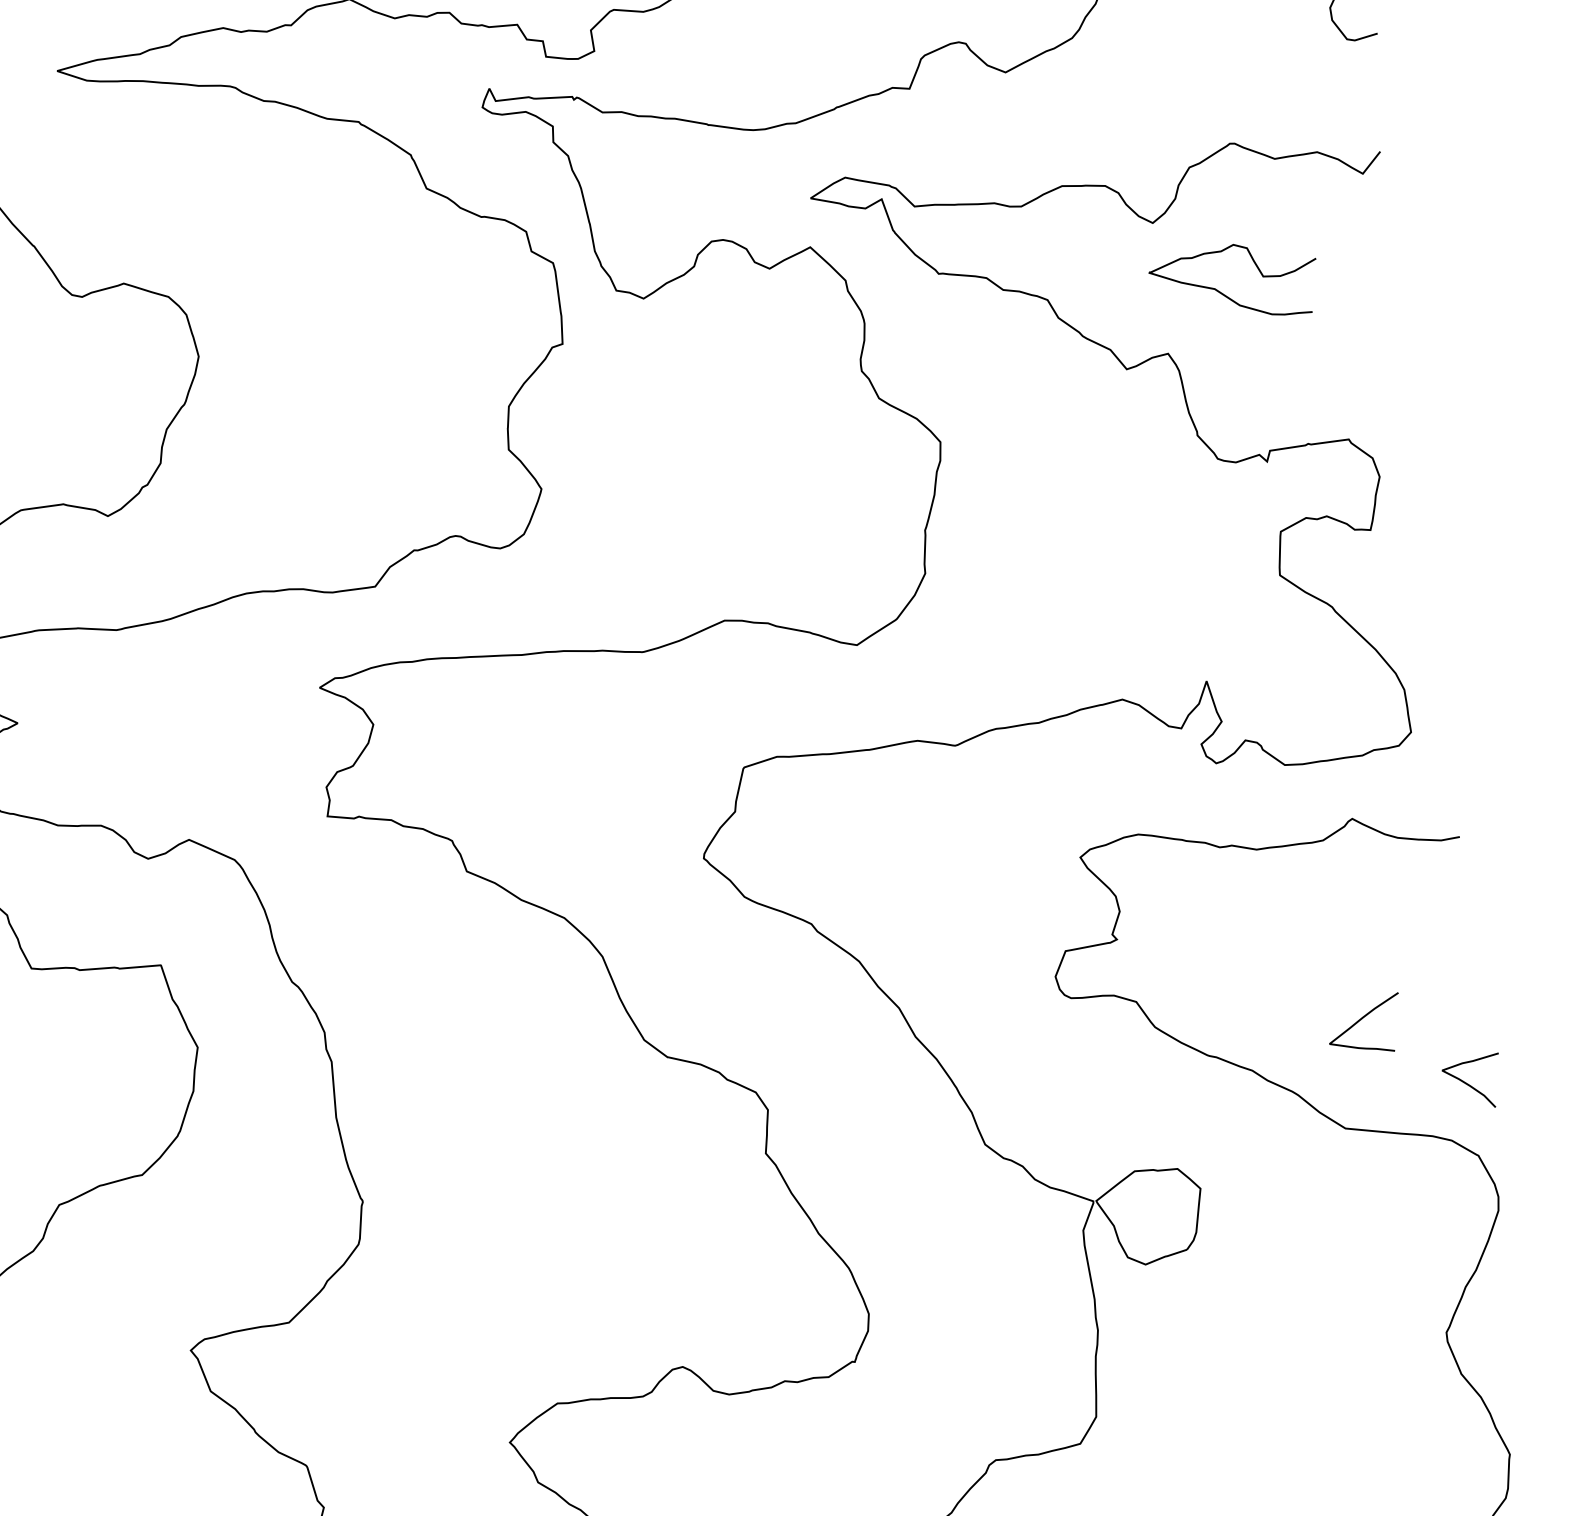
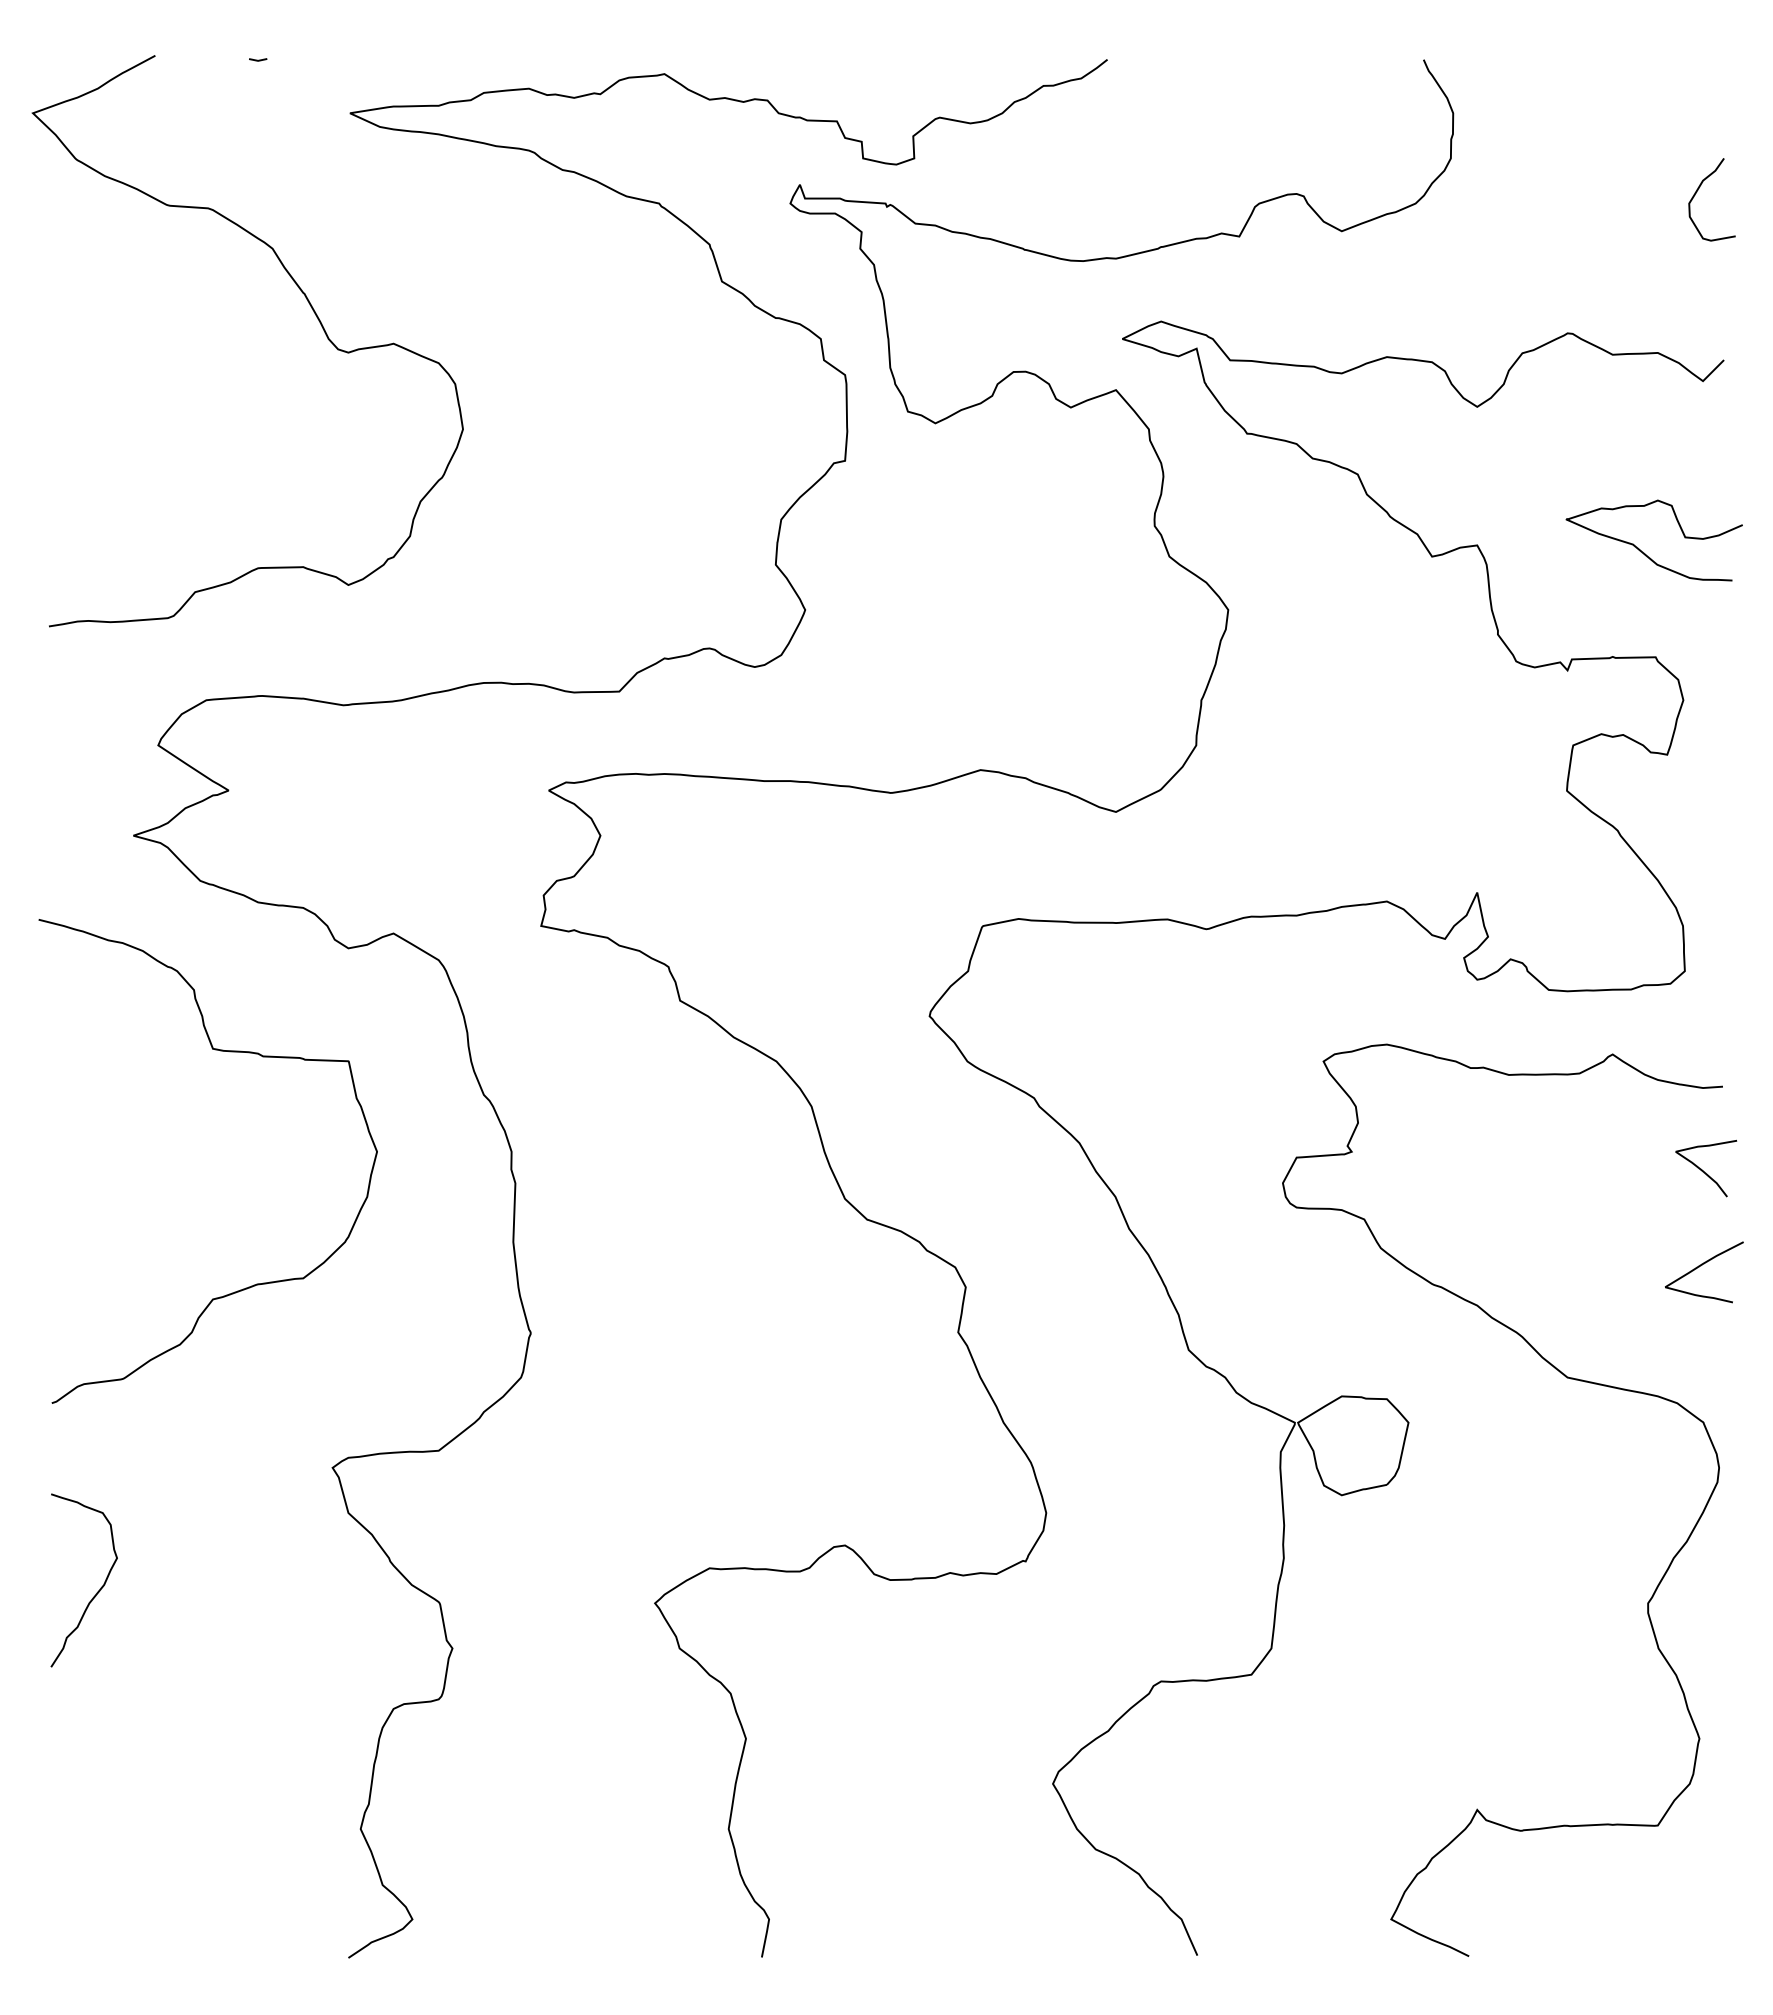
curve: (1226, 295) -> (1644, 552), moved
curve: (1359, 1021) -> (1699, 1267), moved
curve: (1470, 1085) -> (1703, 1170), moved

